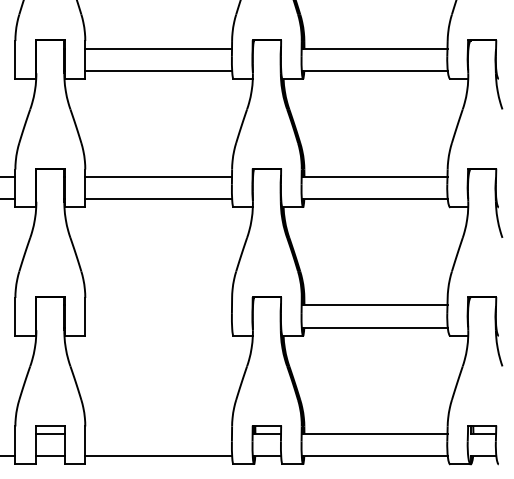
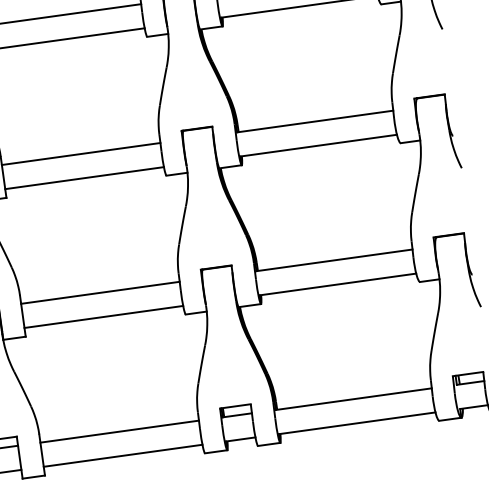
line: (158, 305) -> (100, 292), added
line: (158, 327) -> (103, 316), added
line: (158, 433) -> (119, 431), added

